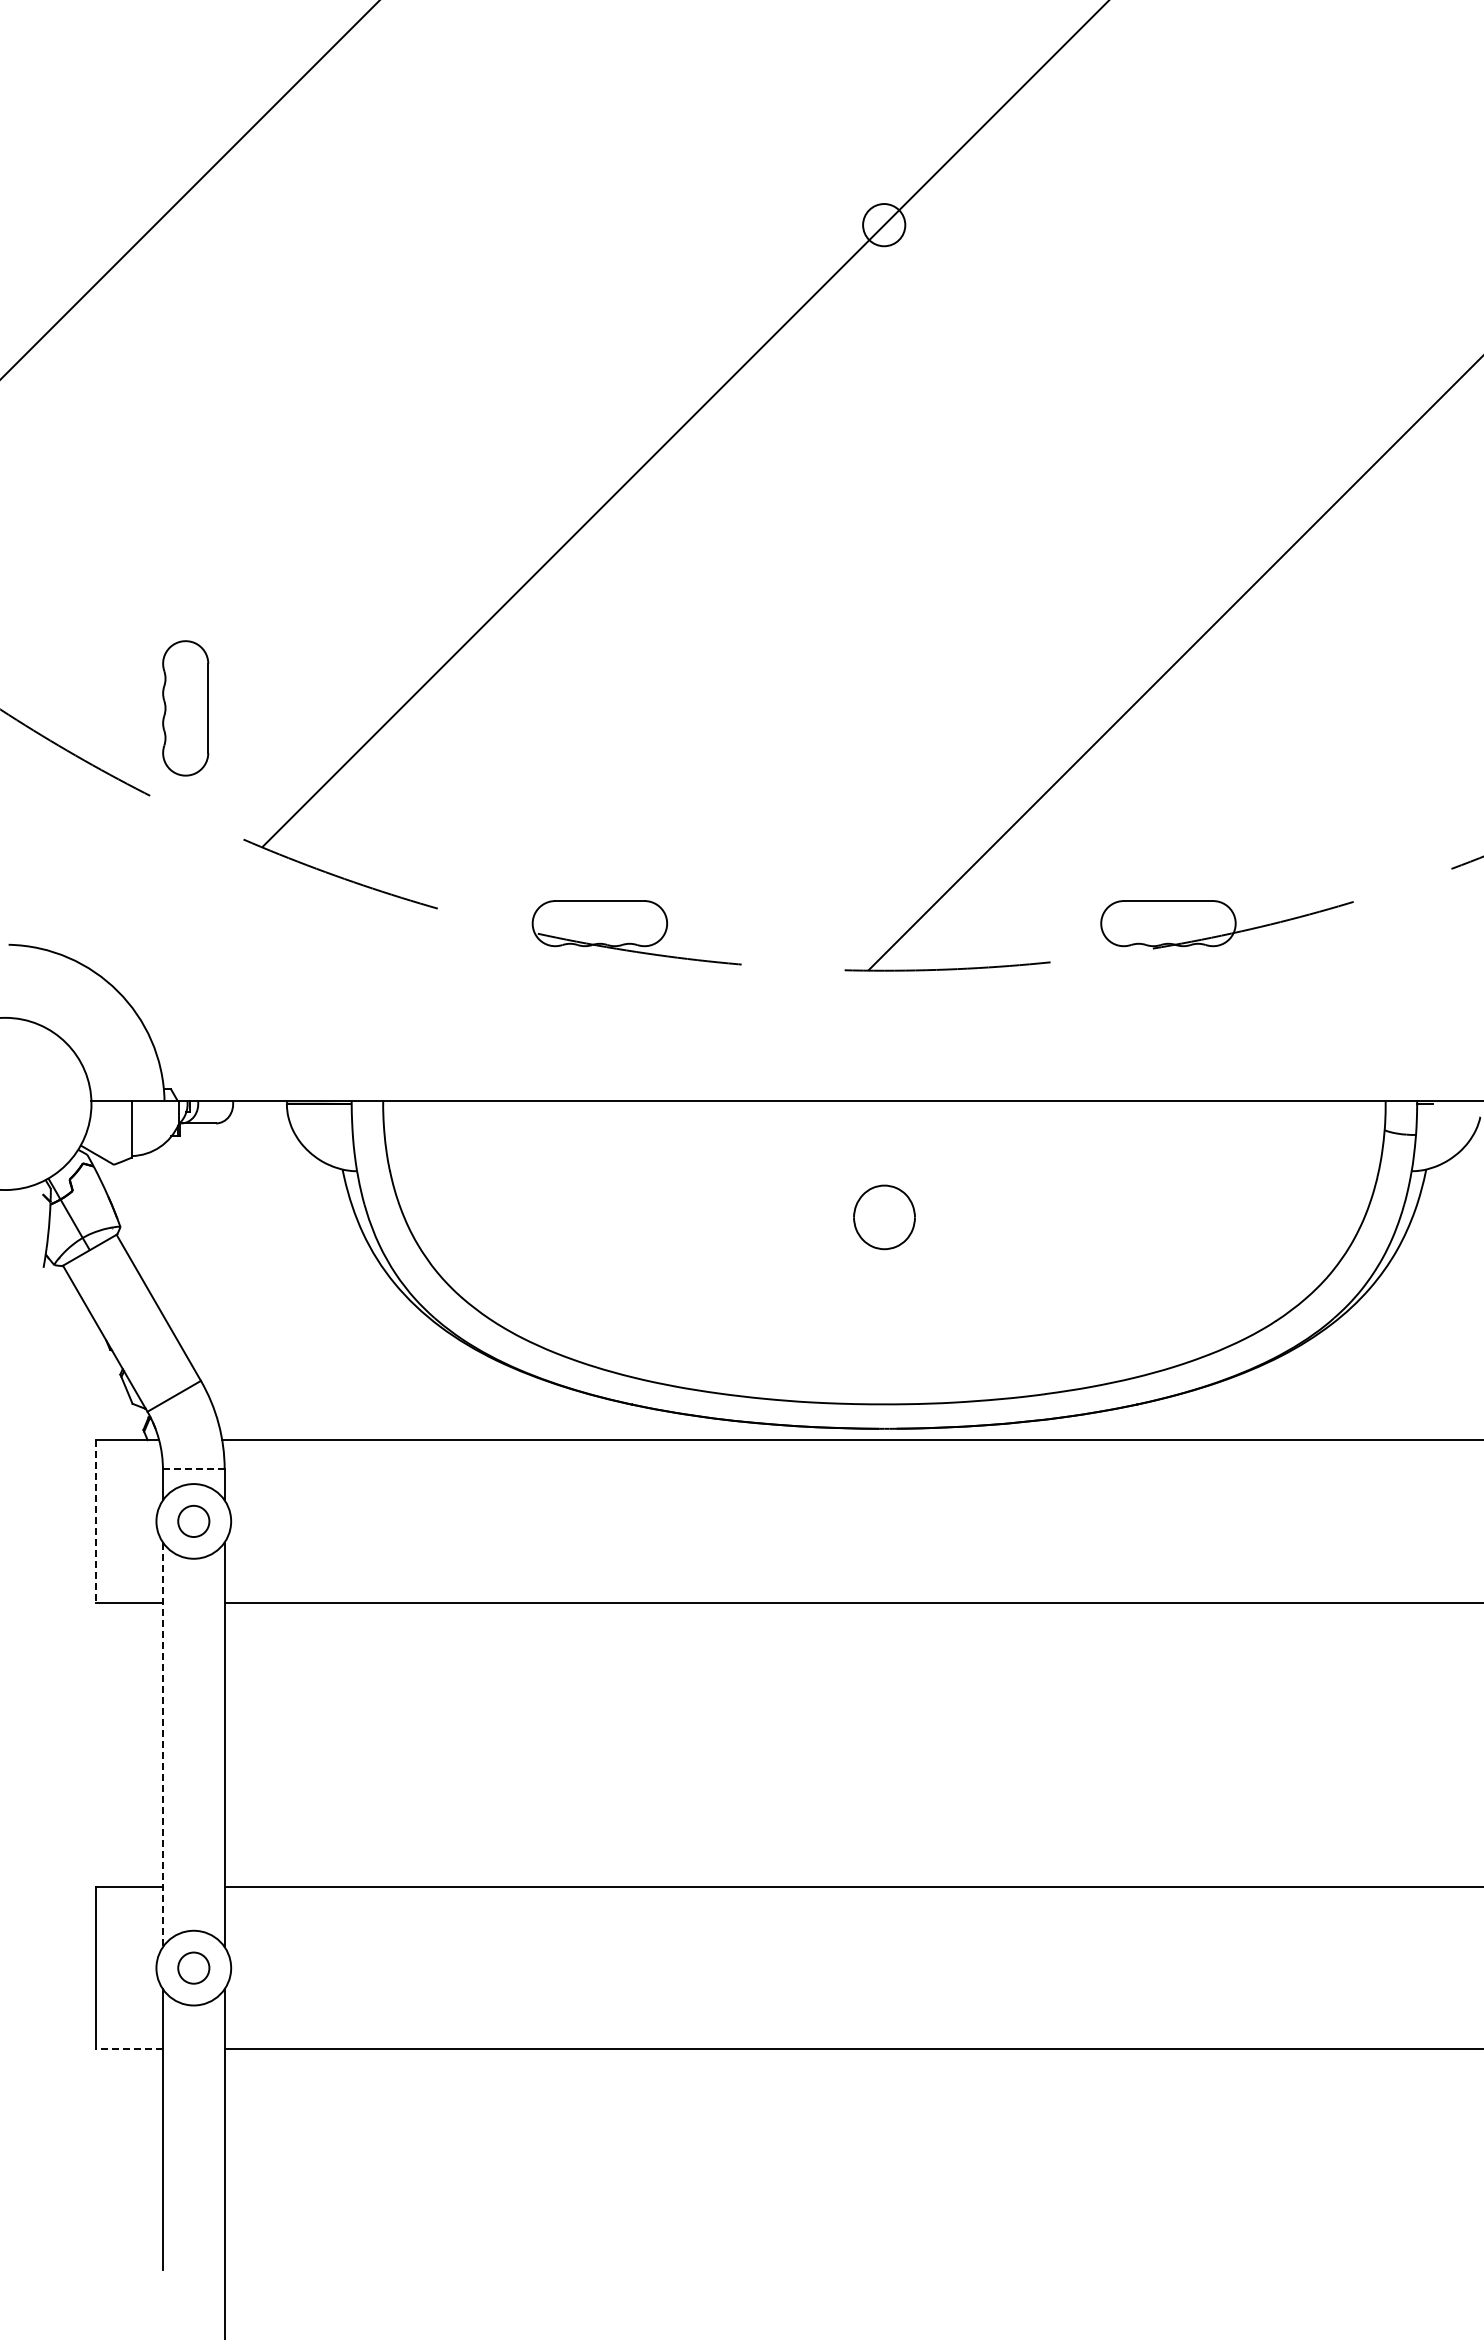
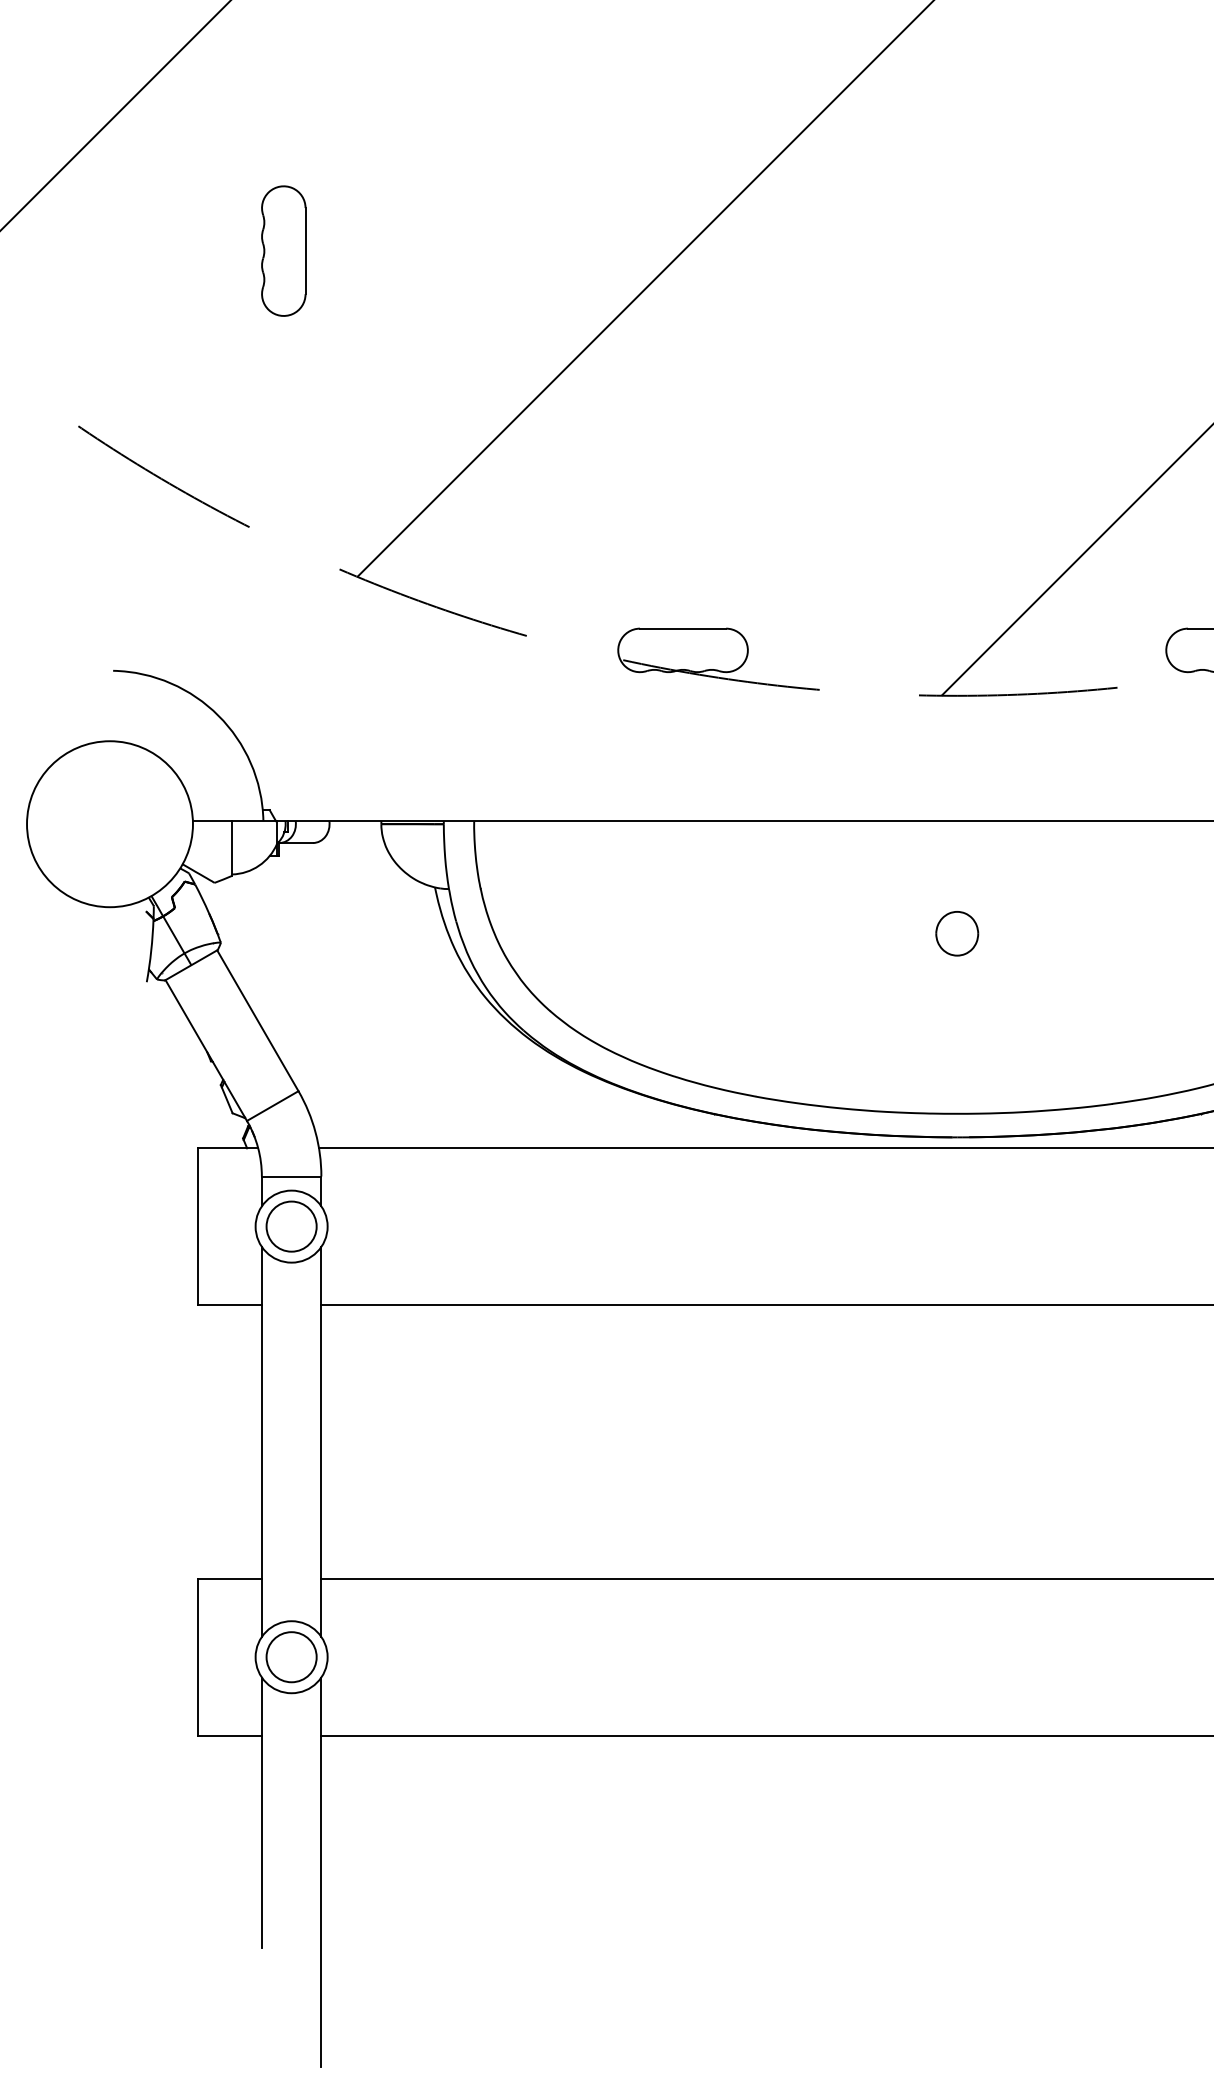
part: (185, 708) -> (283, 251), moved
part: (883, 1217) -> (956, 933), size x0.71
line: (193, 1469) -> (291, 1176), dashed -> solid
line: (96, 1521) -> (197, 1226), dashed -> solid
circle: (193, 1521) -> (291, 1226), size x1.67
line: (162, 1745) -> (261, 1442), dashed -> solid
circle: (193, 1968) -> (291, 1657), size x1.67
line: (129, 2049) -> (229, 1735), dashed -> solid

